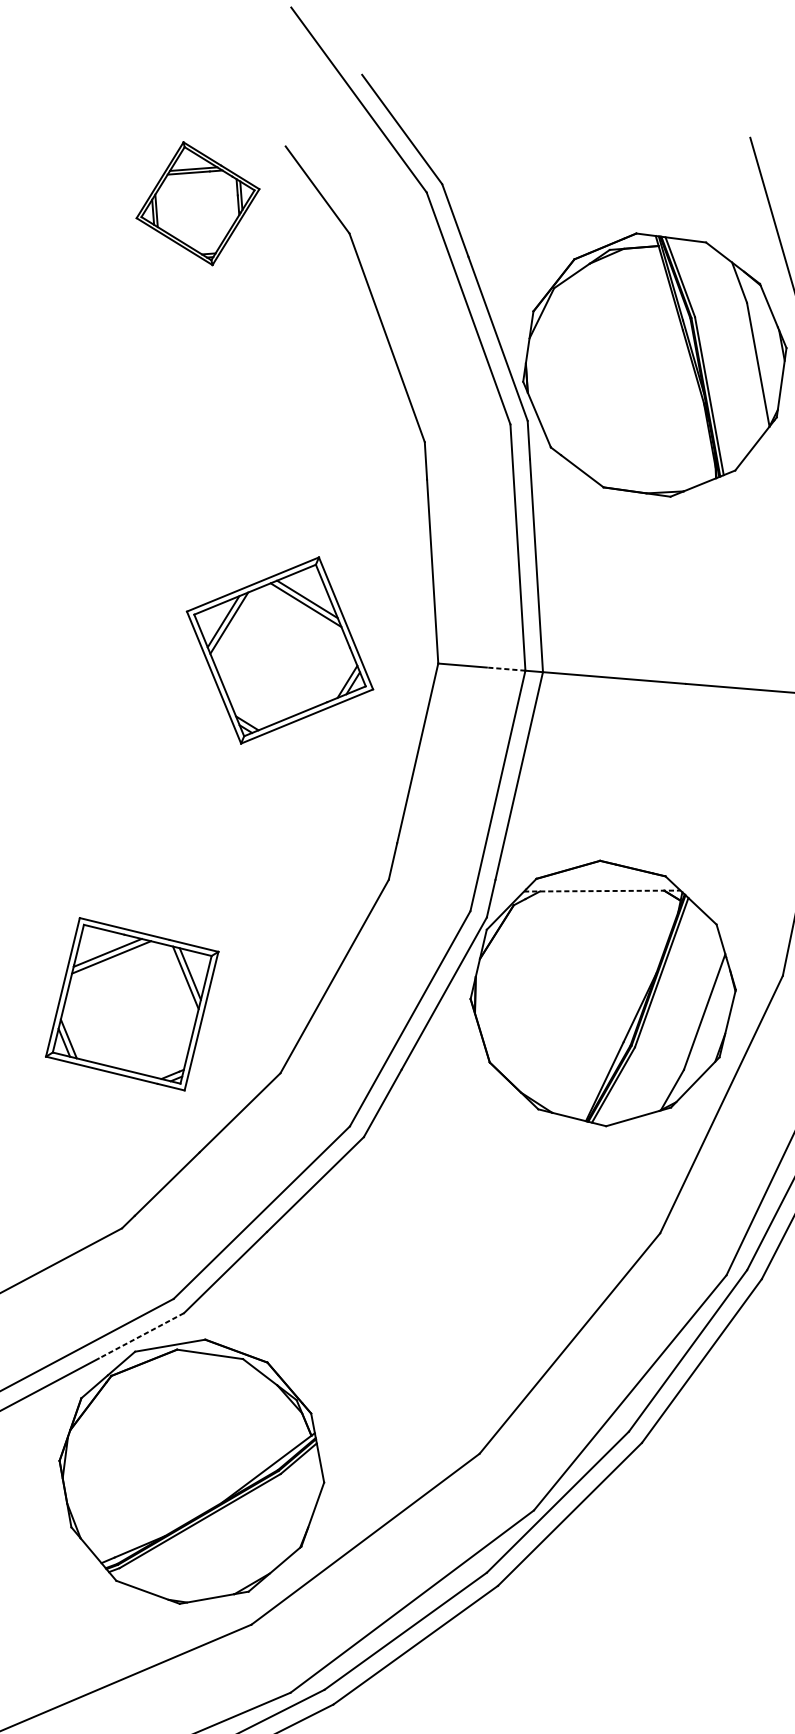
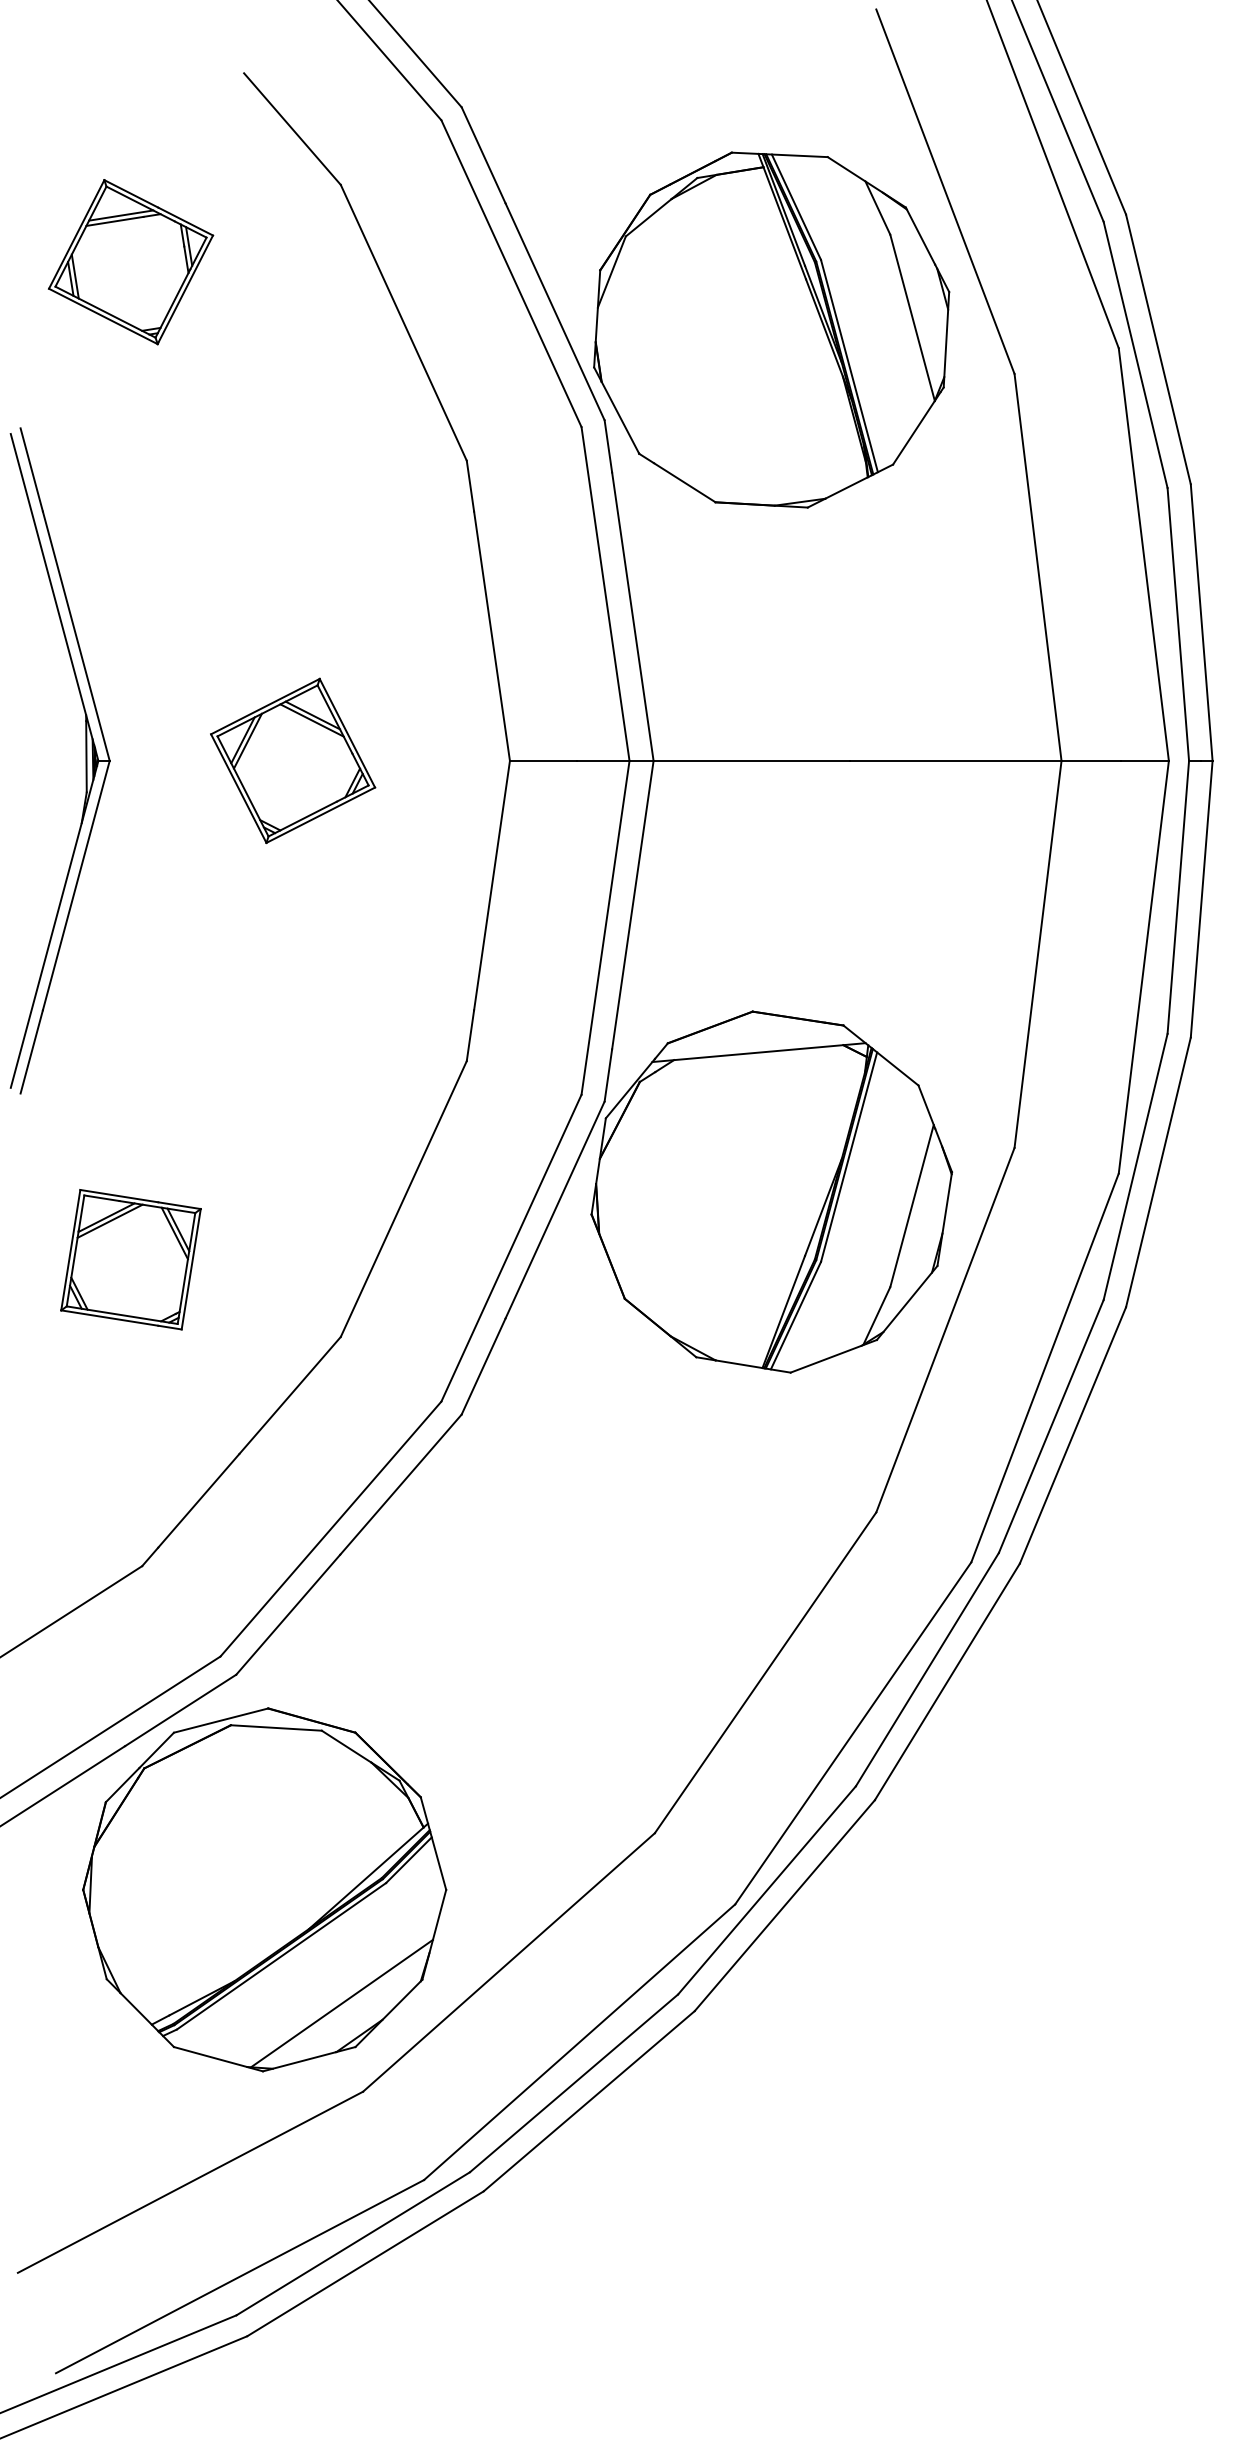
part: (198, 203) -> (131, 262), moved
part: (128, 637) -> (85, 760), added
part: (280, 650) -> (293, 760), size x0.62
line: (505, 668) -> (602, 760), dashed -> solid
line: (602, 891) -> (759, 1052), dashed -> solid
part: (131, 1004) -> (130, 1259), size x0.62
line: (141, 1335) -> (180, 1710), dashed -> solid
line: (241, 1559) -> (341, 2003), added

